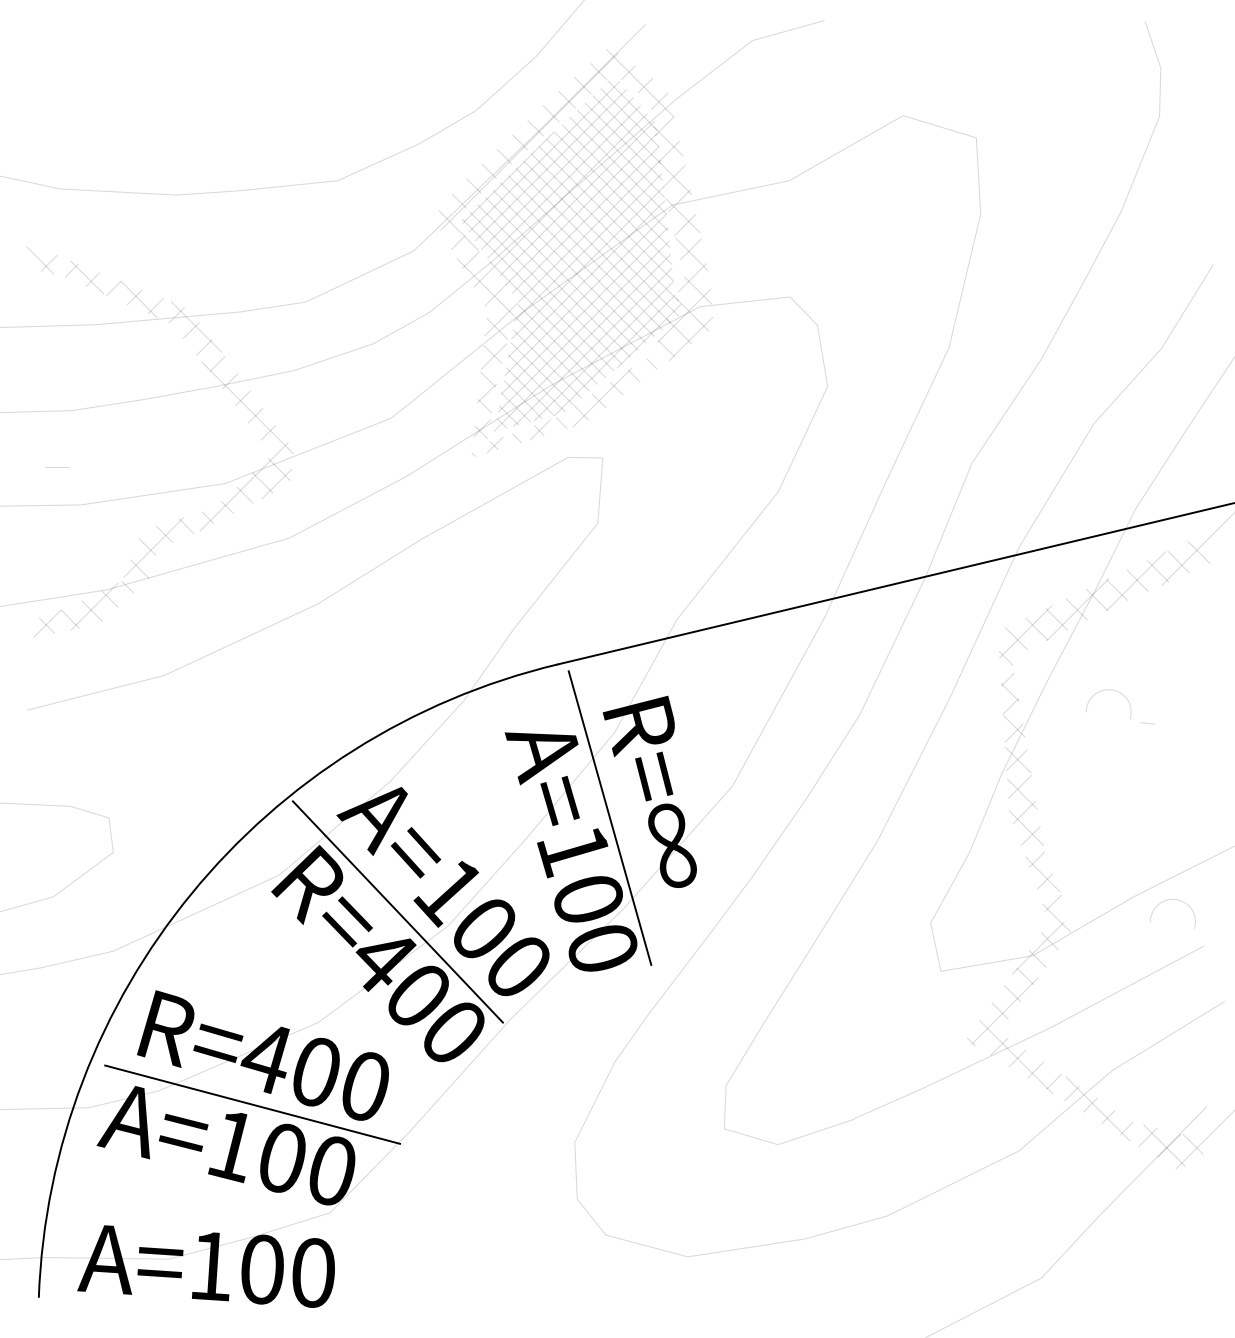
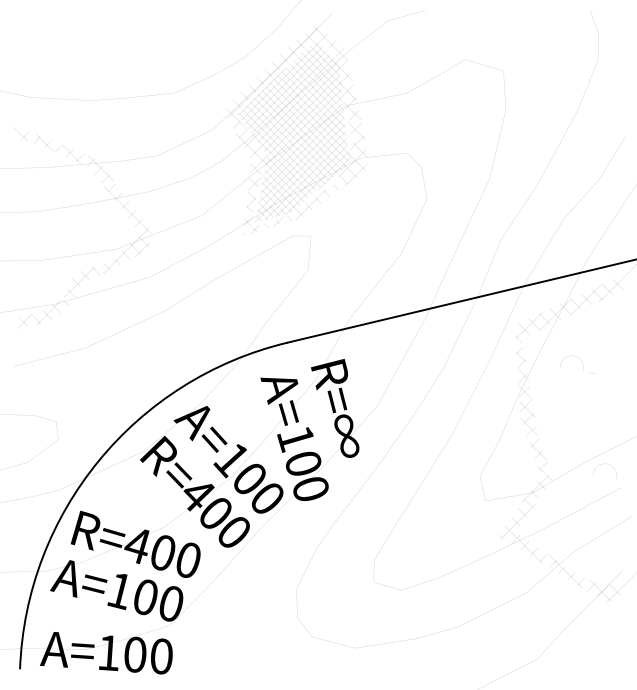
line: (609, 817) -> (314, 421), removed
line: (398, 912) -> (205, 470), removed
line: (252, 1104) -> (130, 569), removed

